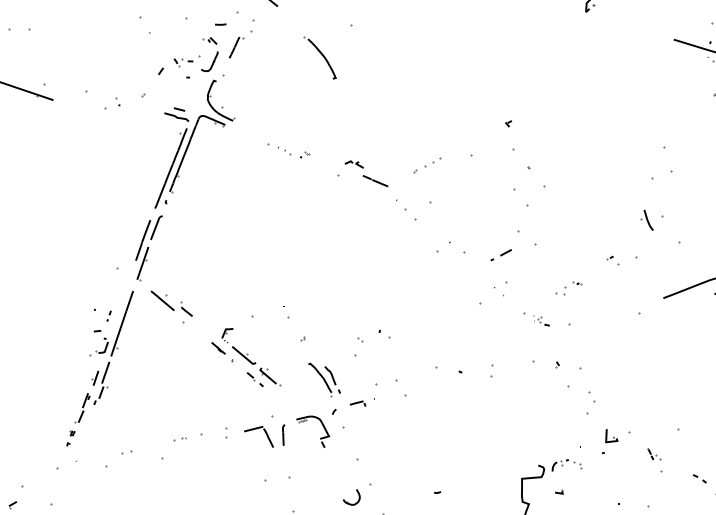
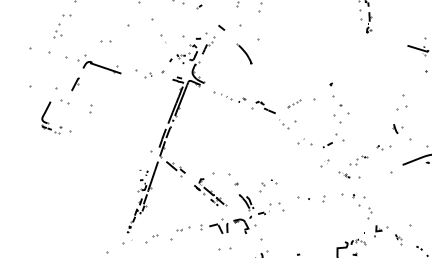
part: (287, 149) -> (229, 96), size x1.67
part: (567, 288) -> (358, 160), size x1.43
part: (493, 295) -> (324, 163), size x0.62

